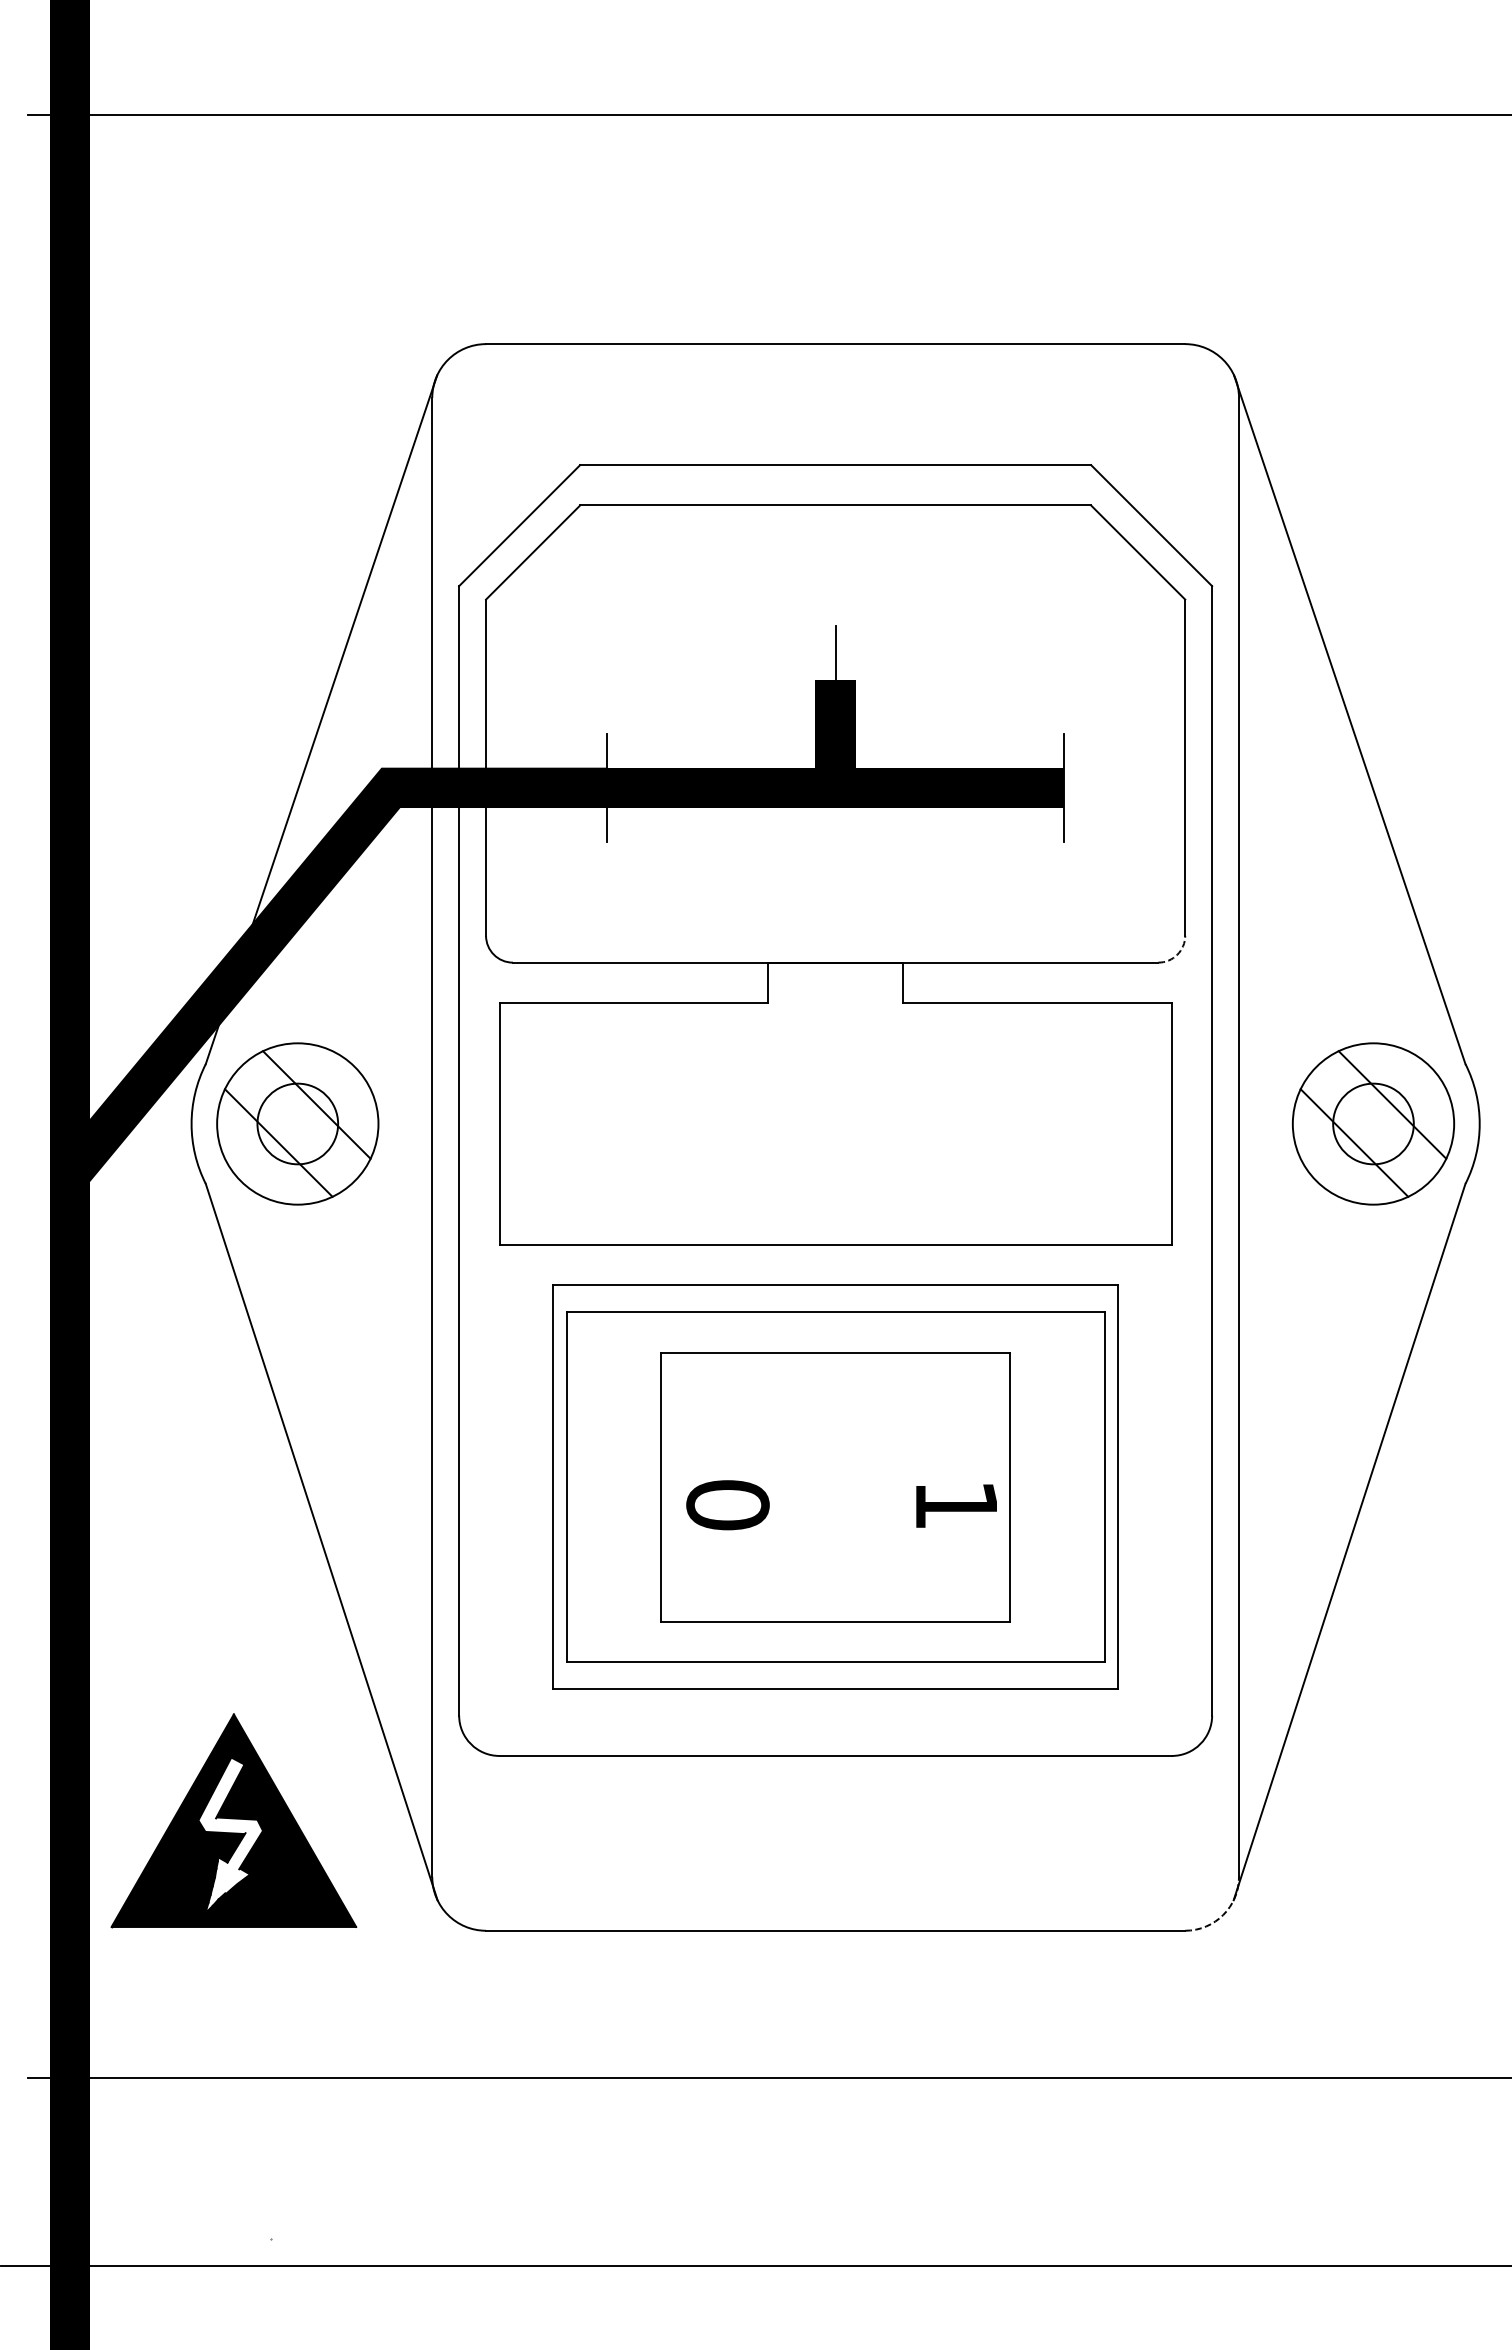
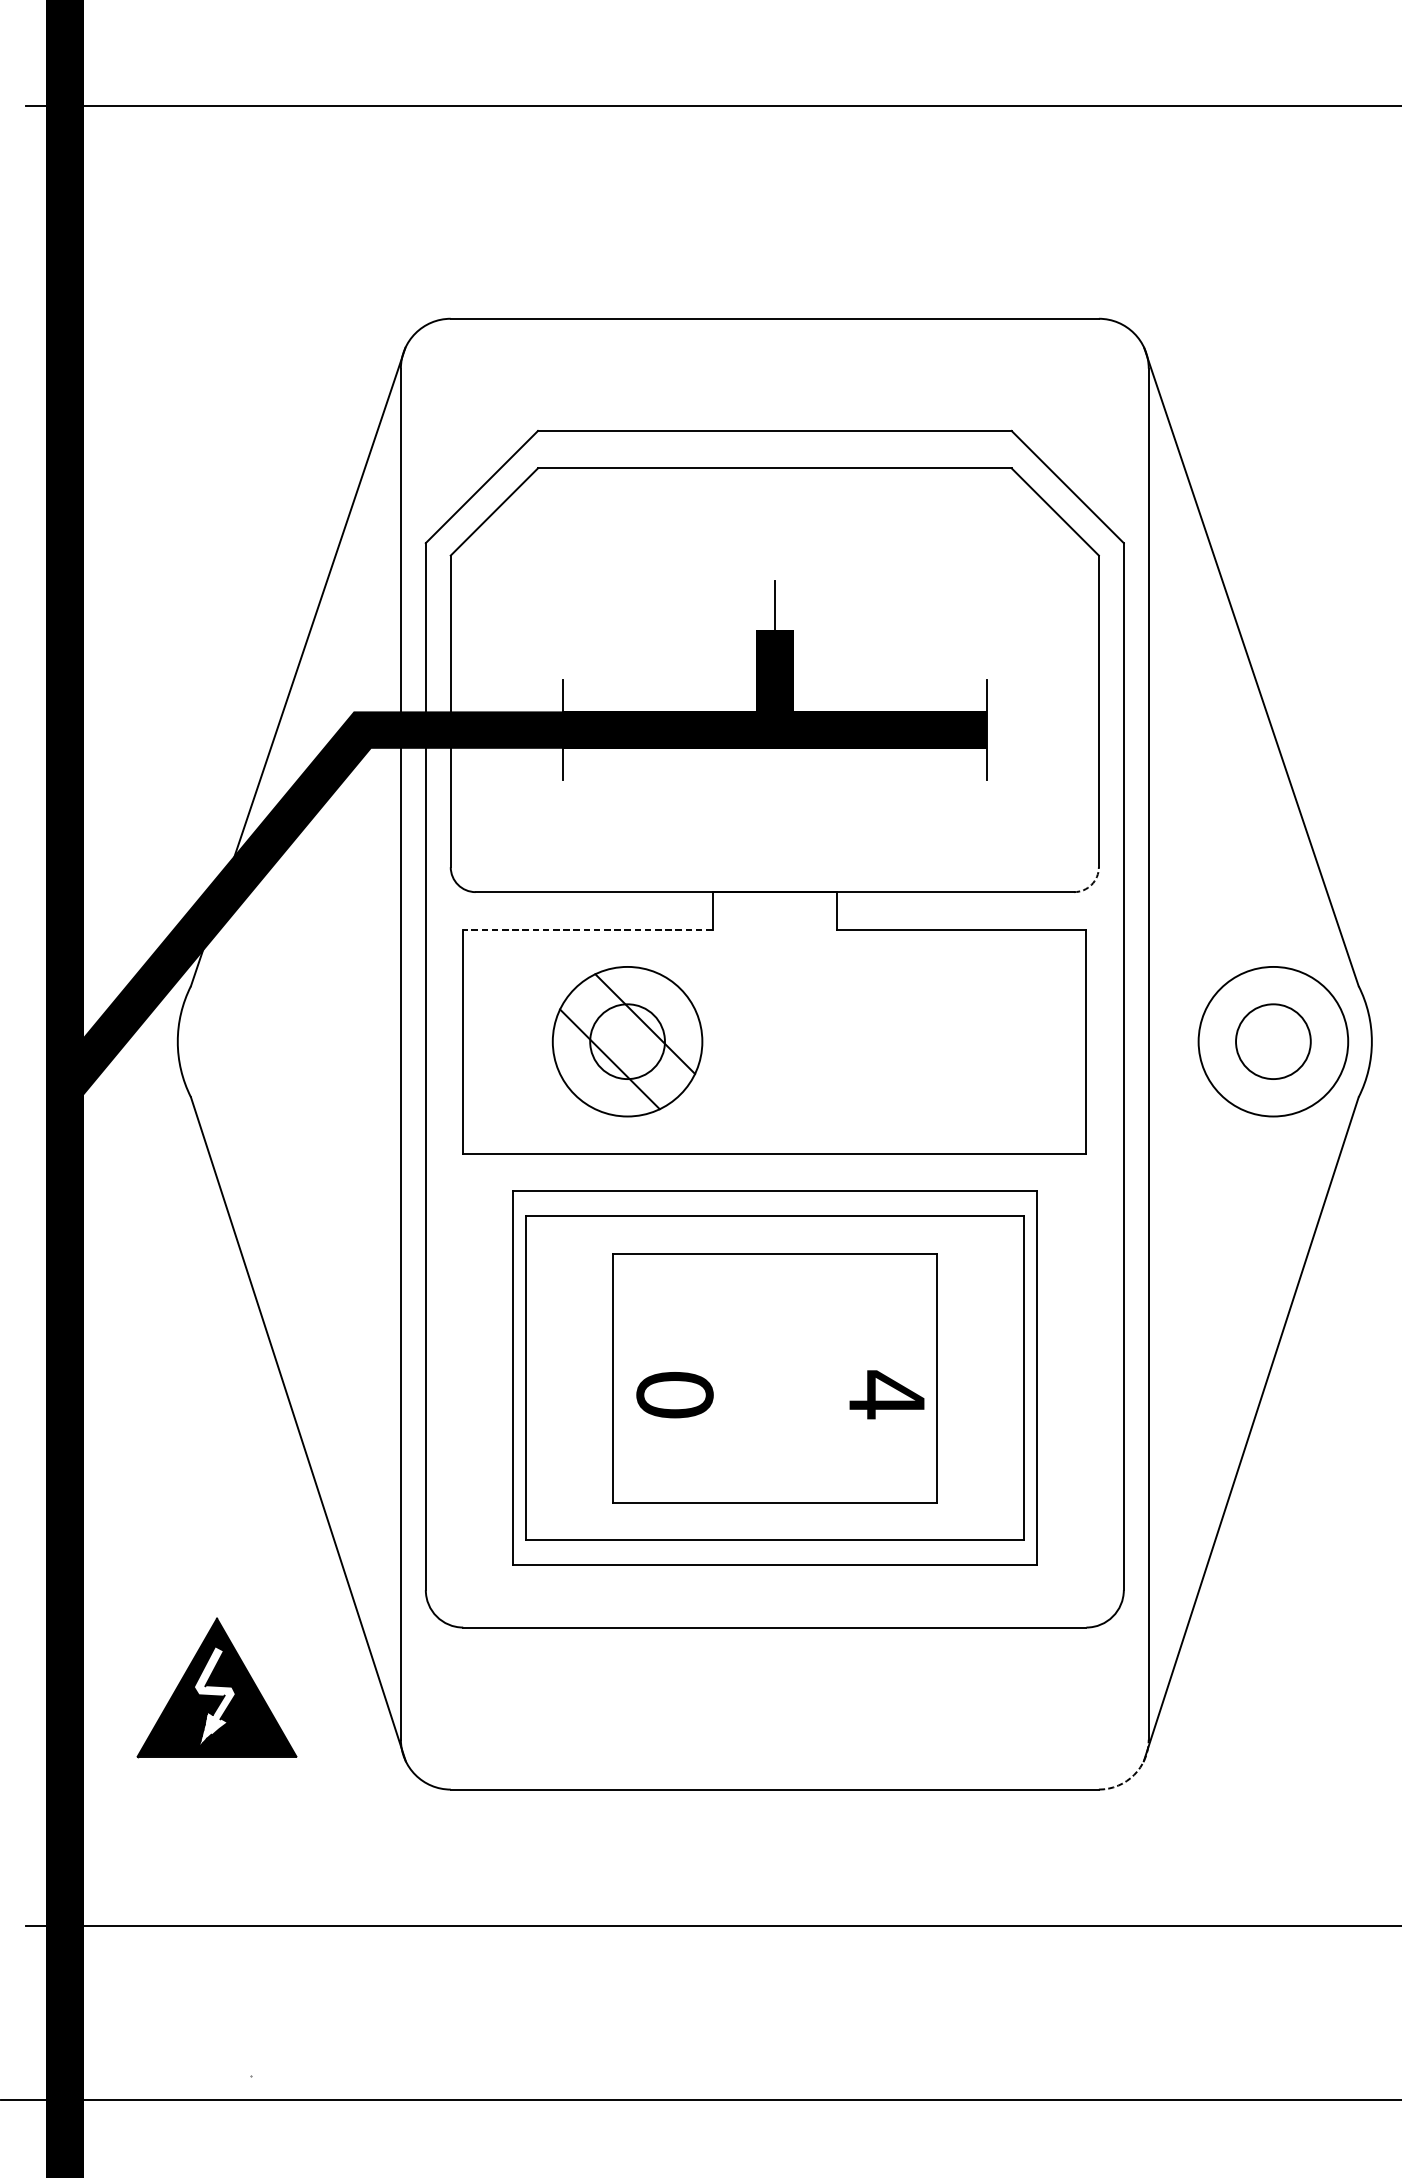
line: (633, 1002) -> (587, 929), solid -> dashed
line: (1392, 1104) -> (1291, 1023), removed
part: (297, 1123) -> (627, 1041), moved
line: (1354, 1142) -> (1255, 1058), removed
text: (956, 1504) -> (886, 1394), 1 -> 4
part: (233, 1820) -> (216, 1687), size x0.7

